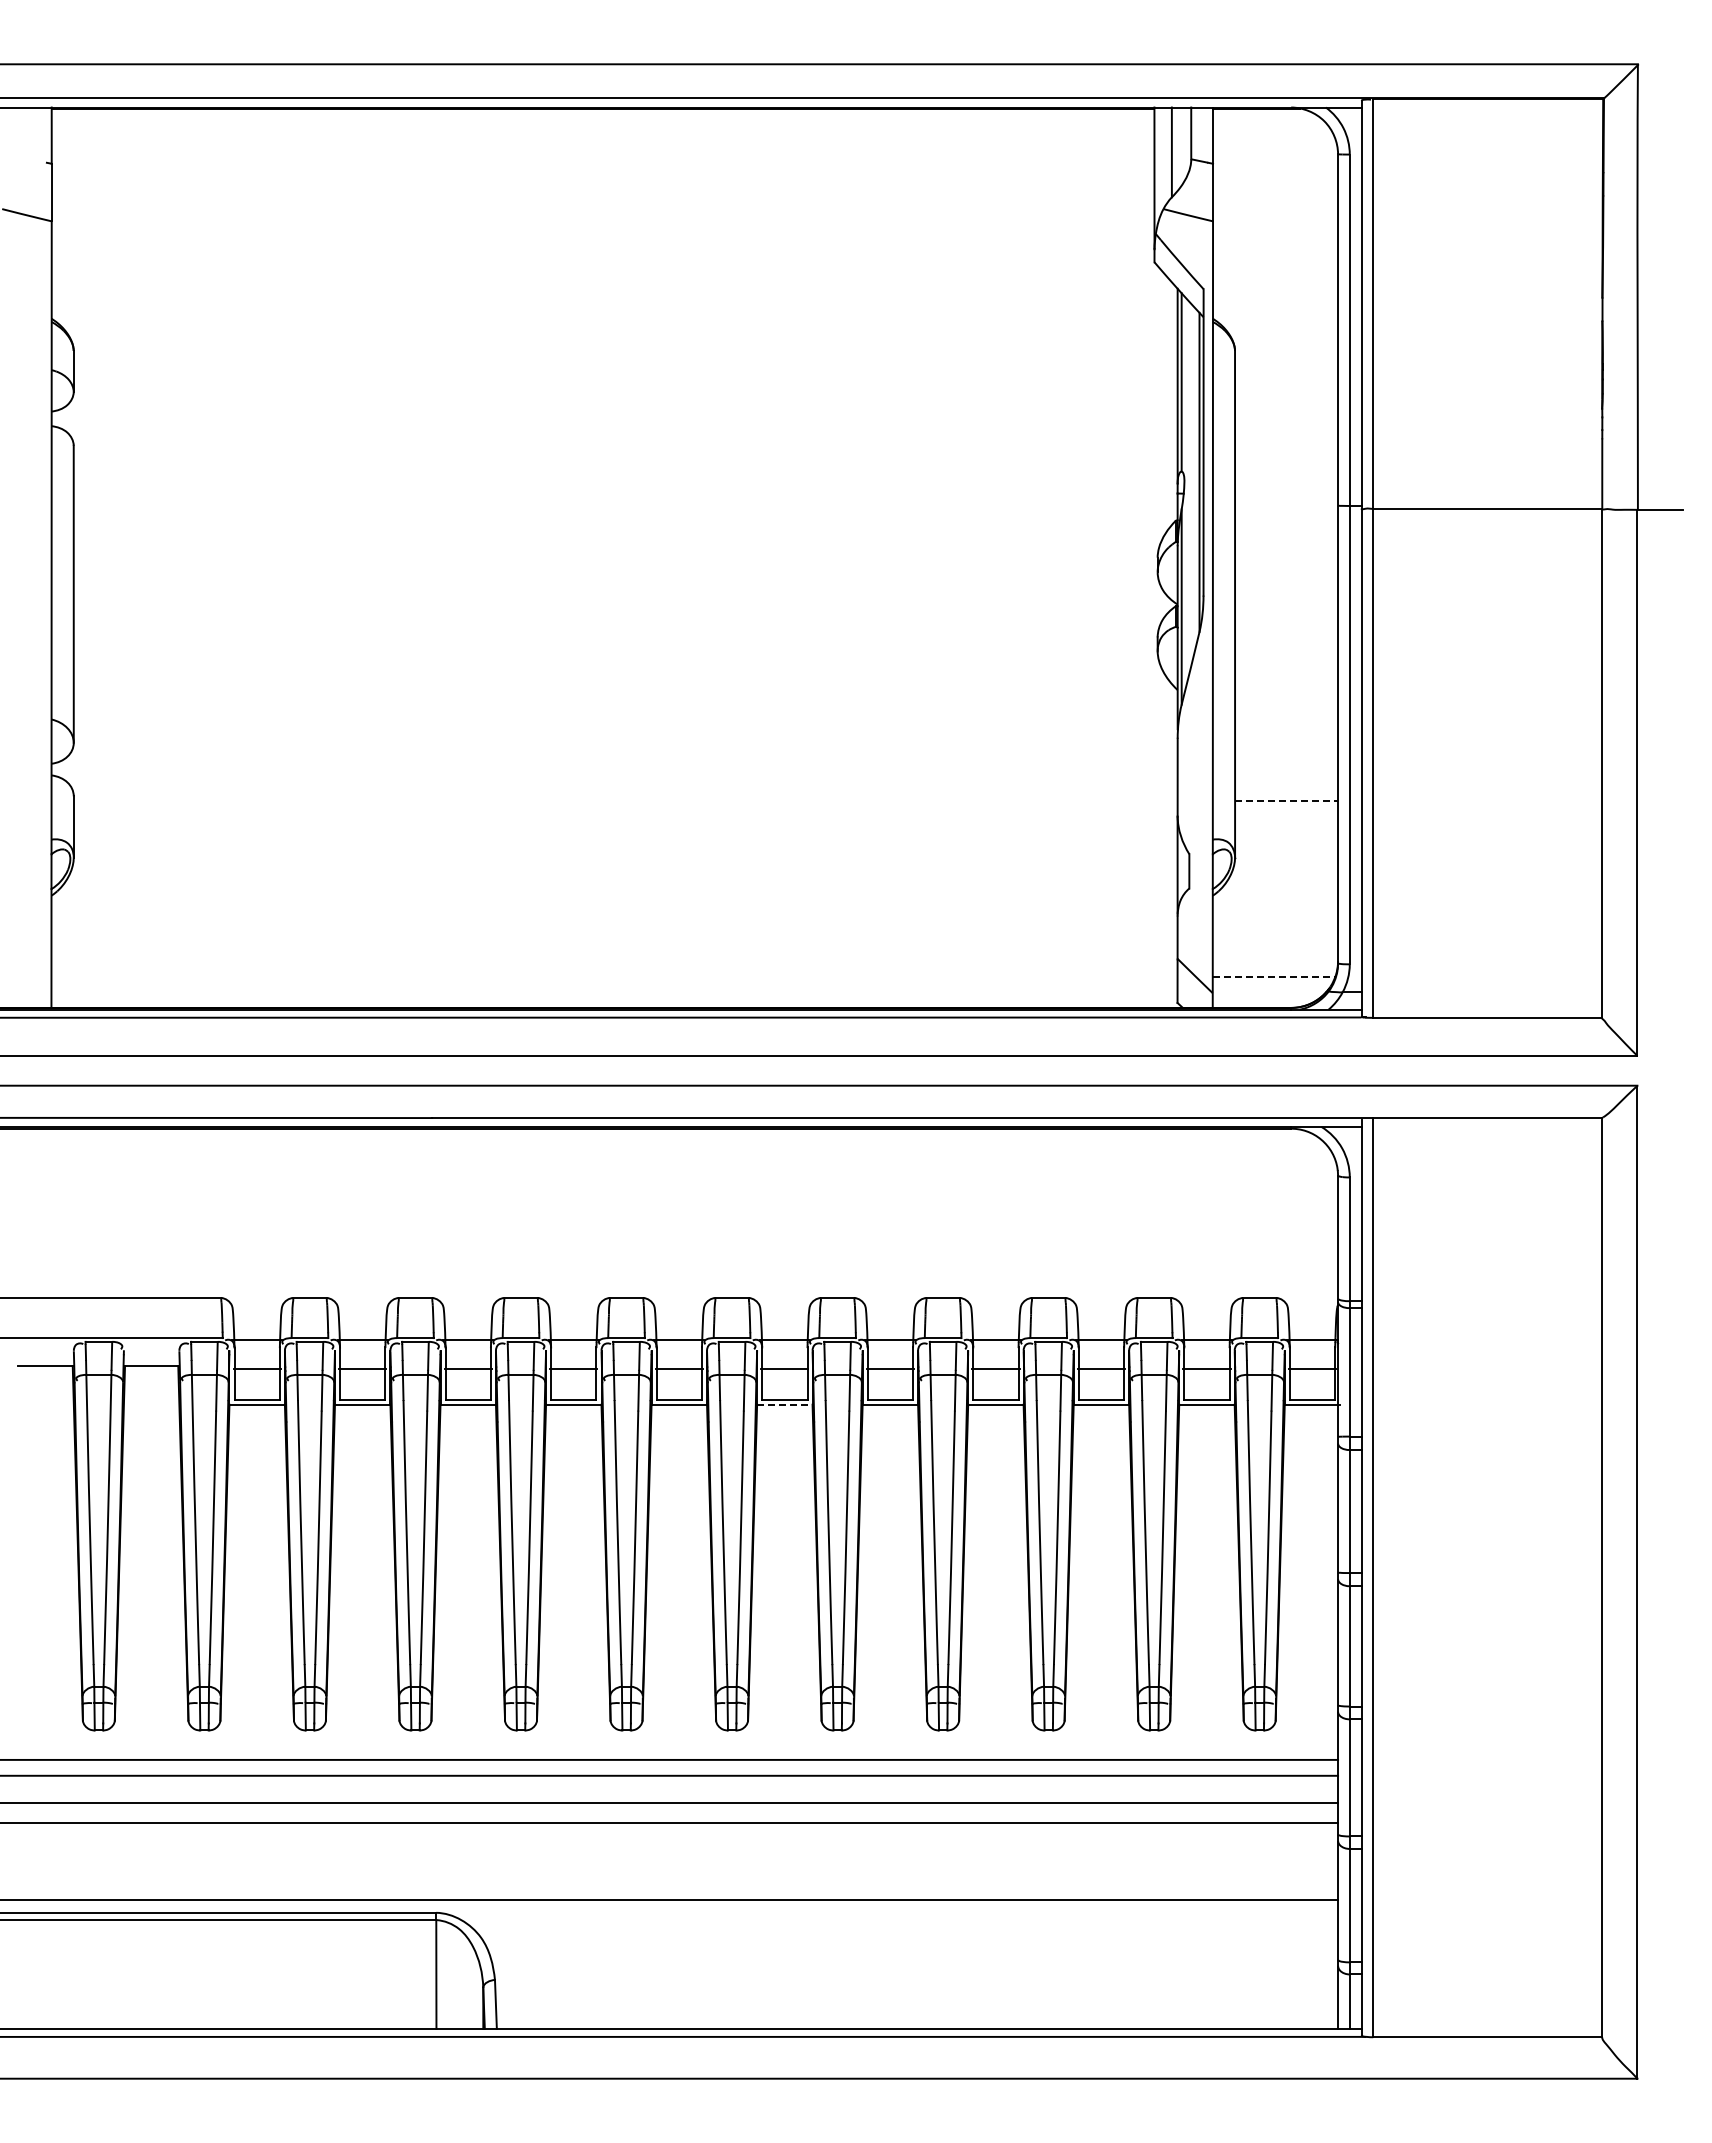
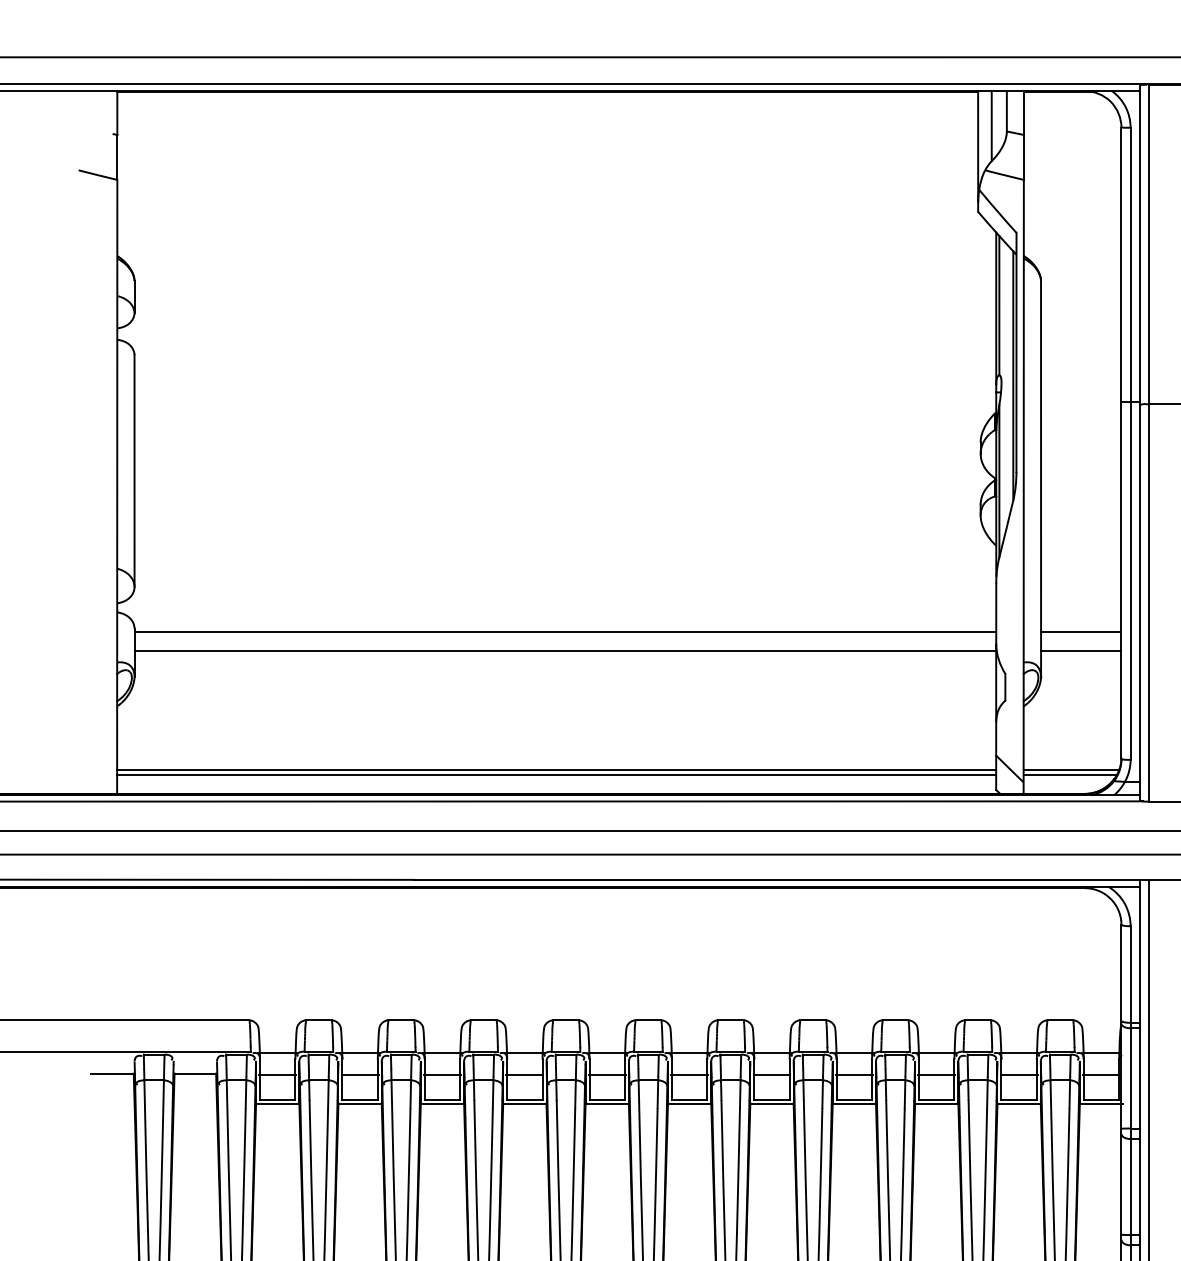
line: (625, 800) -> (565, 631), added
line: (1287, 800) -> (1081, 631), dashed -> solid
line: (625, 824) -> (565, 650), added
line: (1286, 824) -> (1081, 650), added
line: (614, 976) -> (556, 769), added
line: (1274, 976) -> (1071, 769), dashed -> solid
line: (614, 983) -> (556, 774), added
line: (1272, 983) -> (1070, 774), added
line: (784, 1404) -> (689, 1103), dashed -> solid

